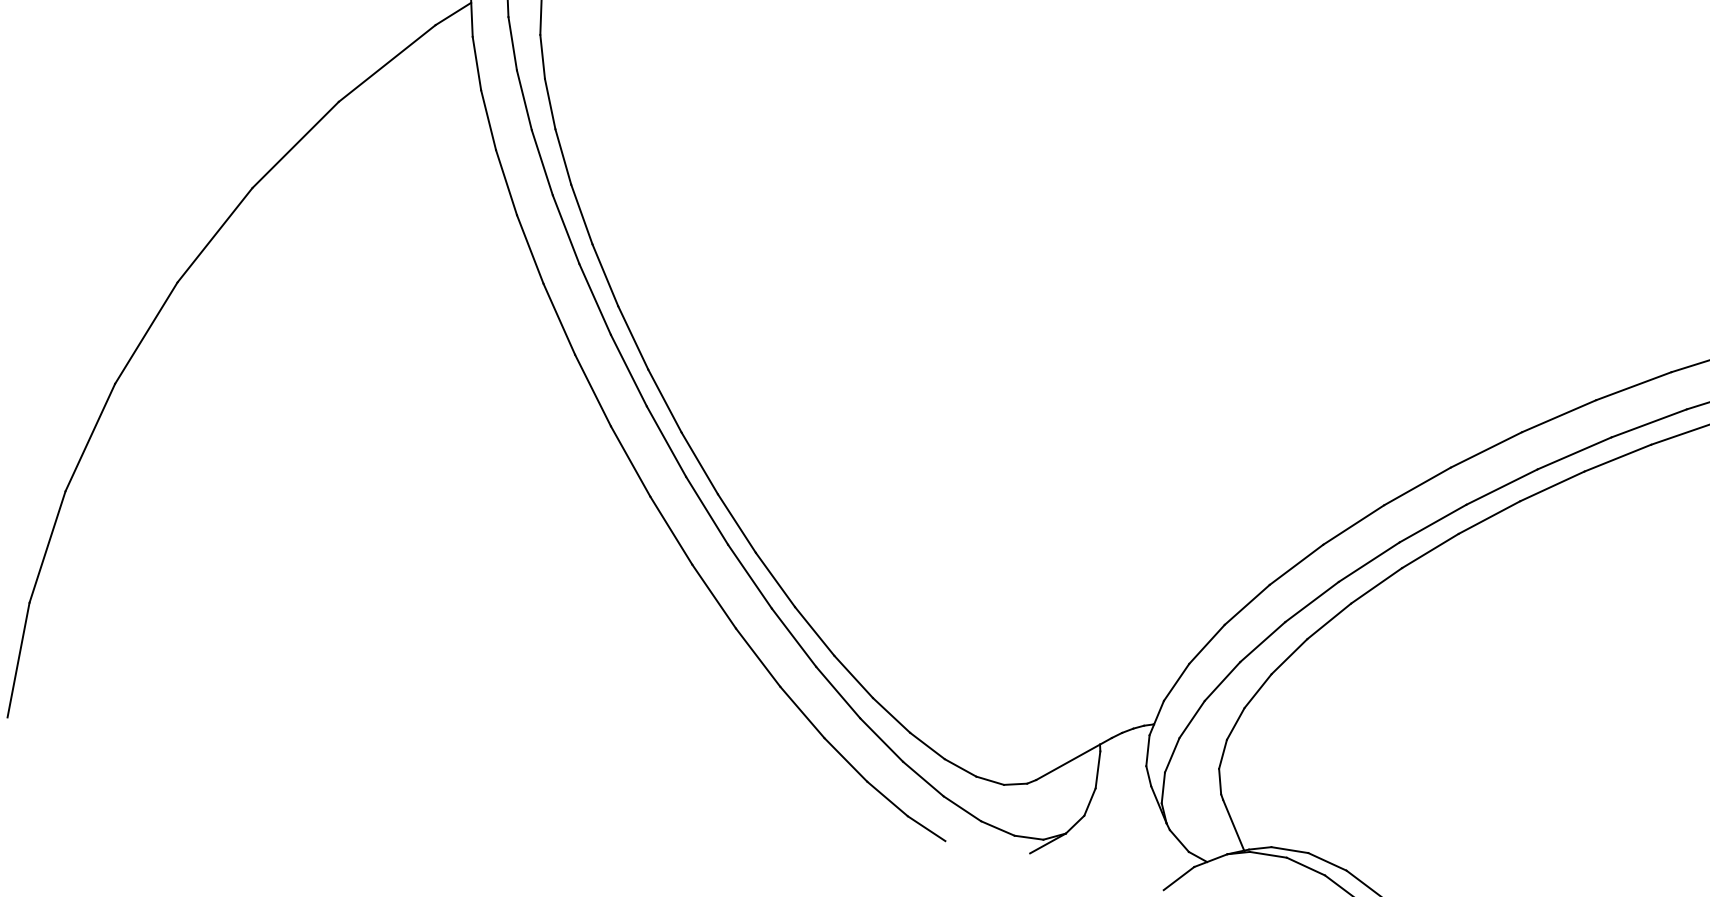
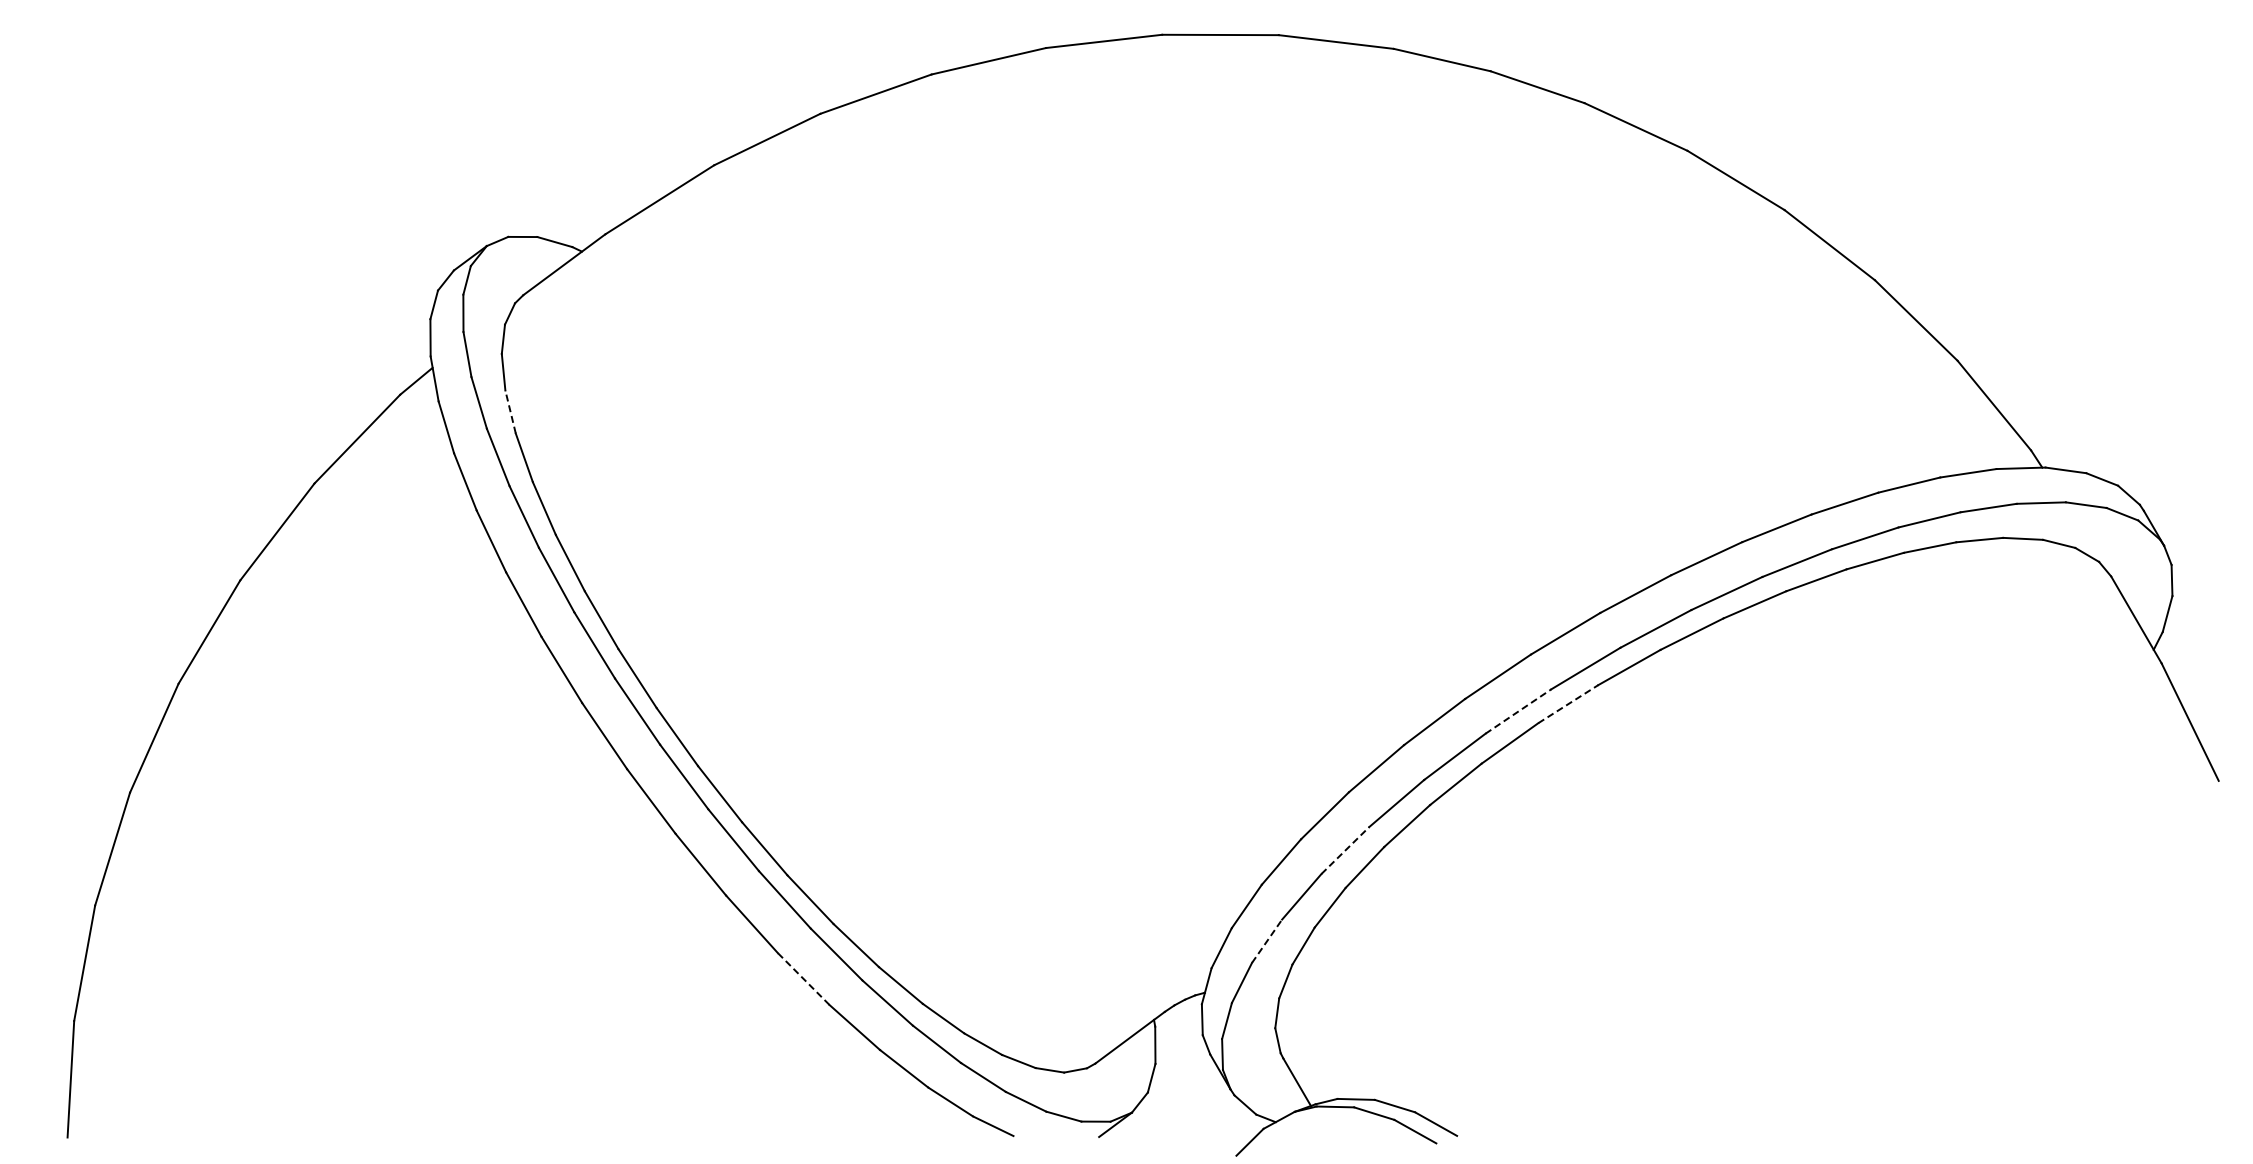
line: (542, 56) -> (510, 411), solid -> dashed
line: (1552, 486) -> (1568, 704), solid -> dashed
line: (1502, 487) -> (1518, 711), solid -> dashed
line: (1312, 601) -> (1345, 850), solid -> dashed
line: (757, 658) -> (803, 979), solid -> dashed
line: (1223, 680) -> (1267, 940), solid -> dashed

